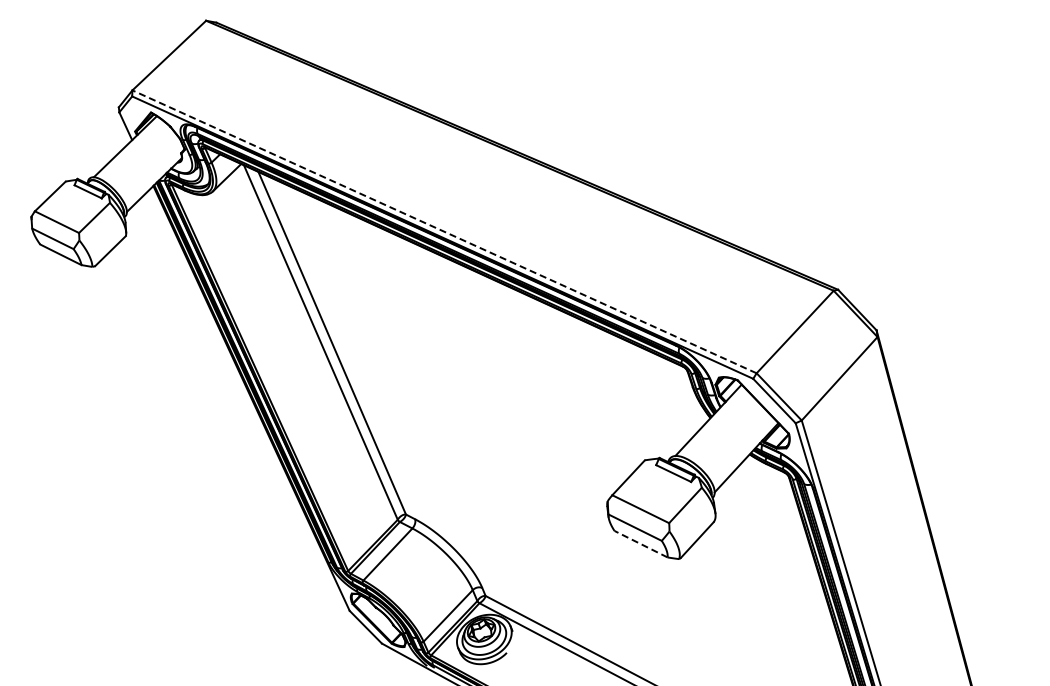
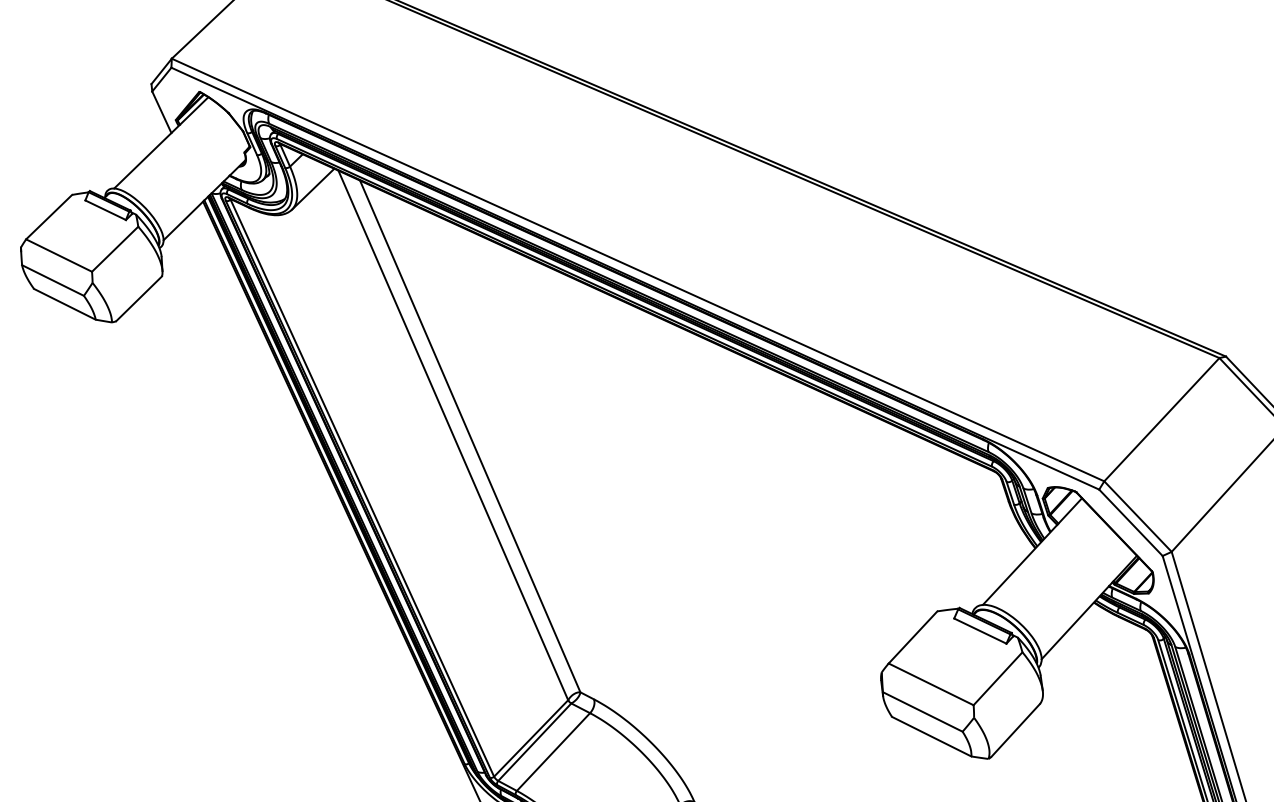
line: (444, 231) -> (637, 269), dashed -> solid
line: (641, 544) -> (932, 737), dashed -> solid

